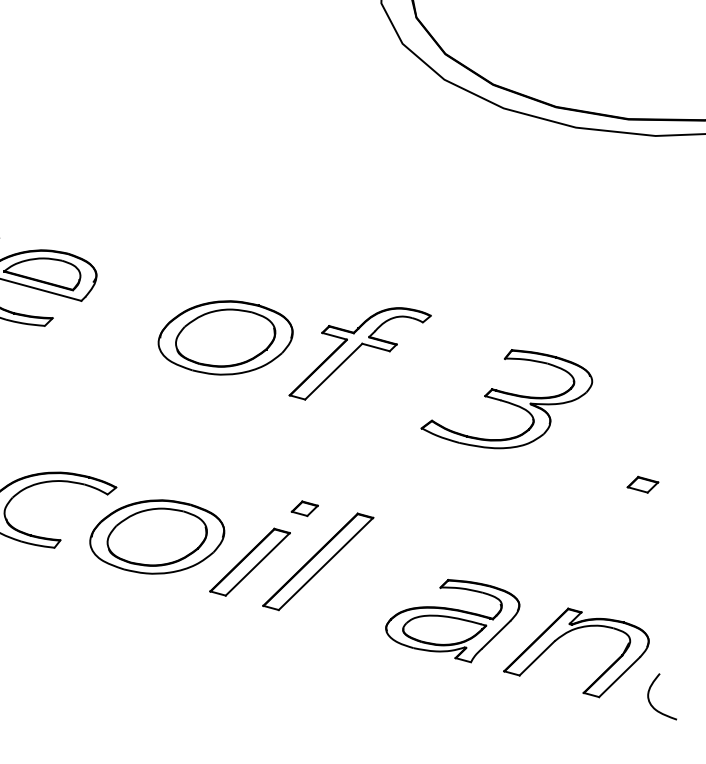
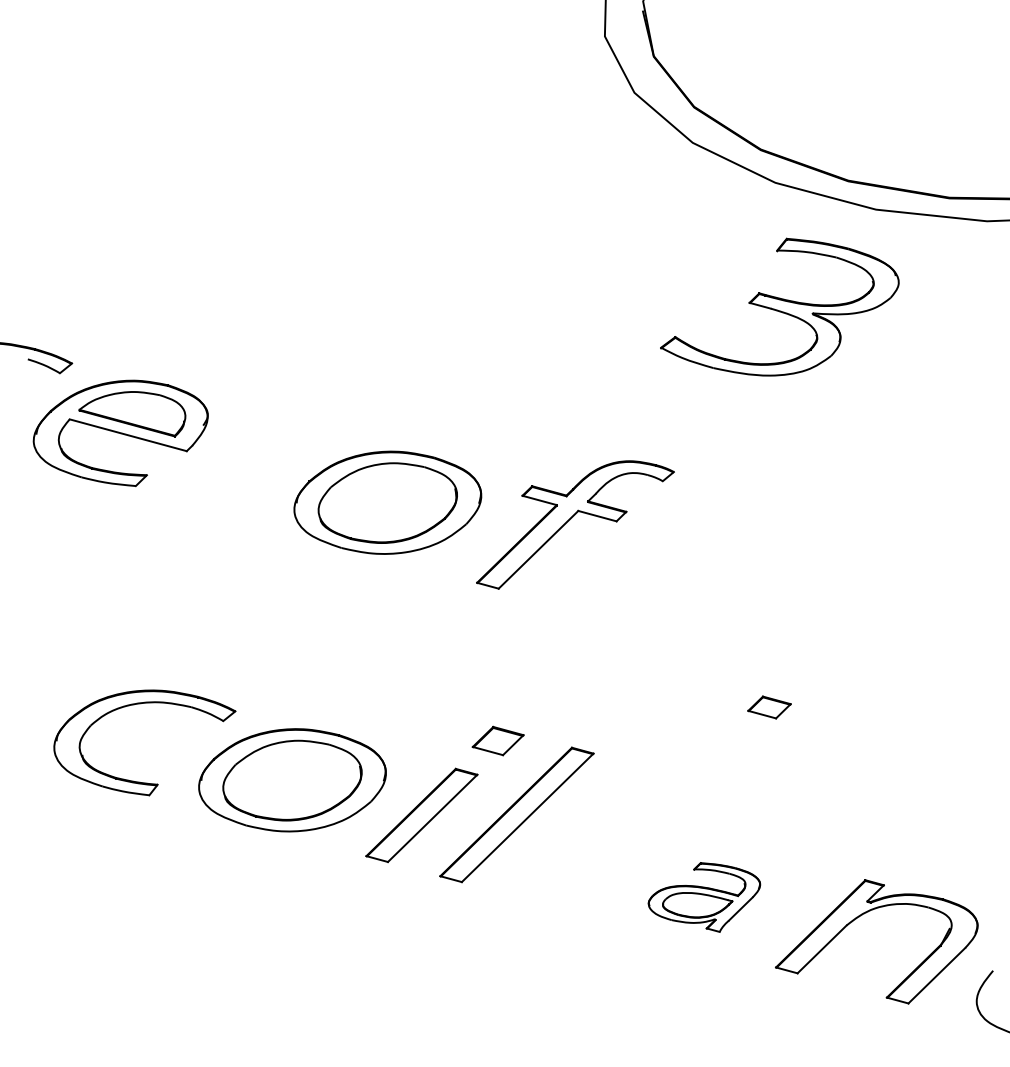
part: (506, 398) -> (779, 306), moved
part: (642, 484) -> (769, 707), moved
part: (305, 508) -> (498, 740), size x1.4
part: (452, 621) -> (704, 897), size x0.6

